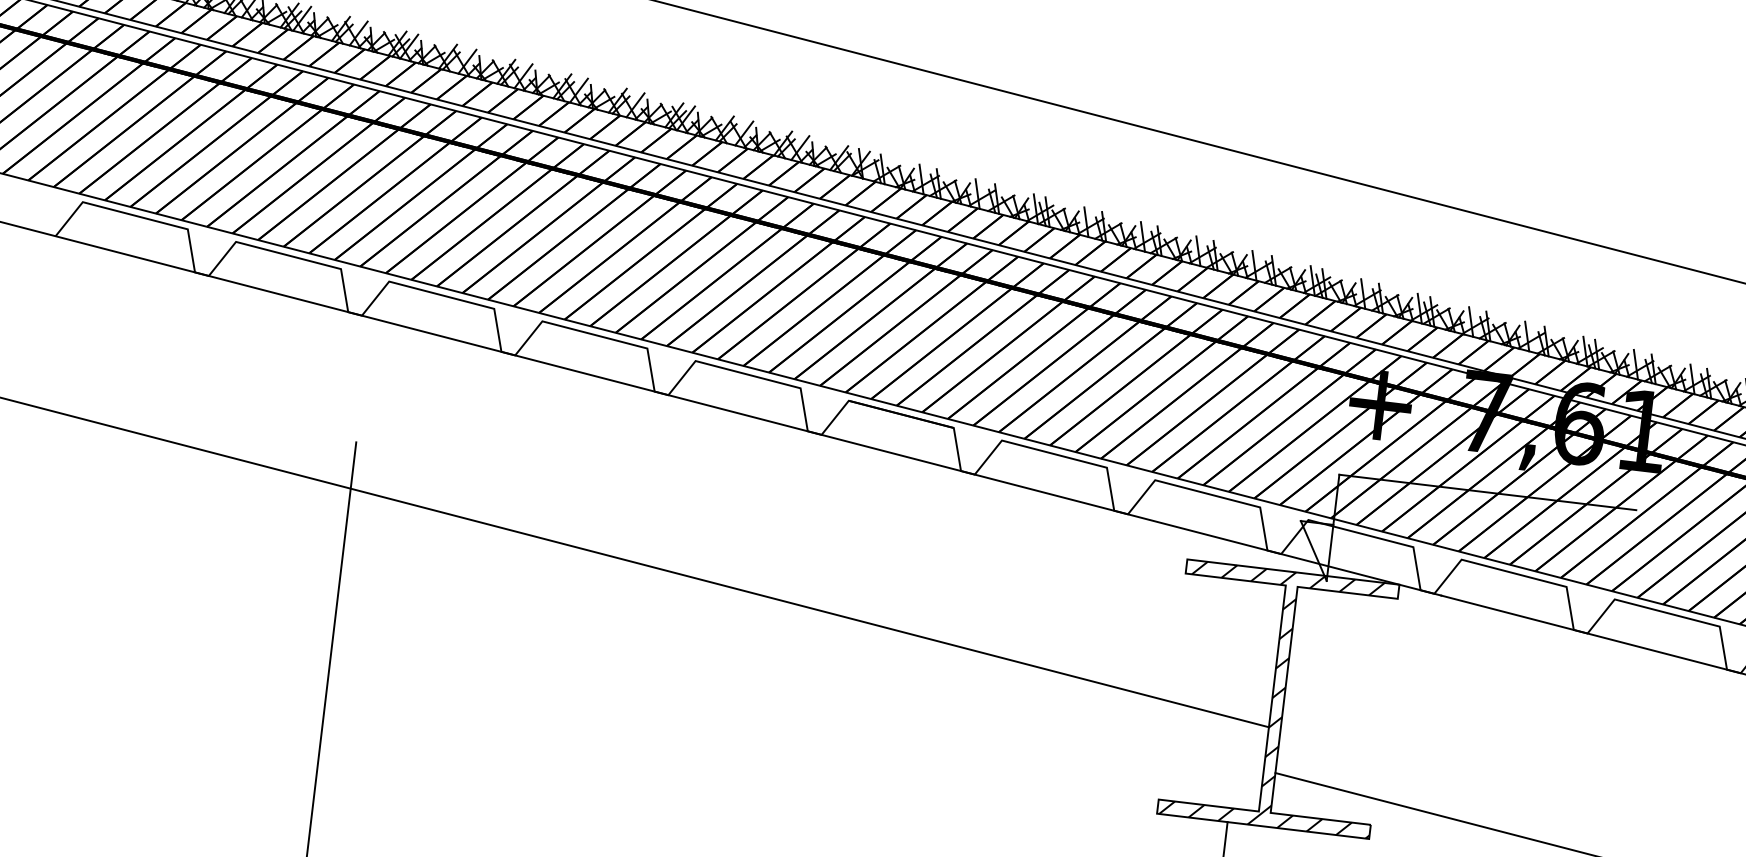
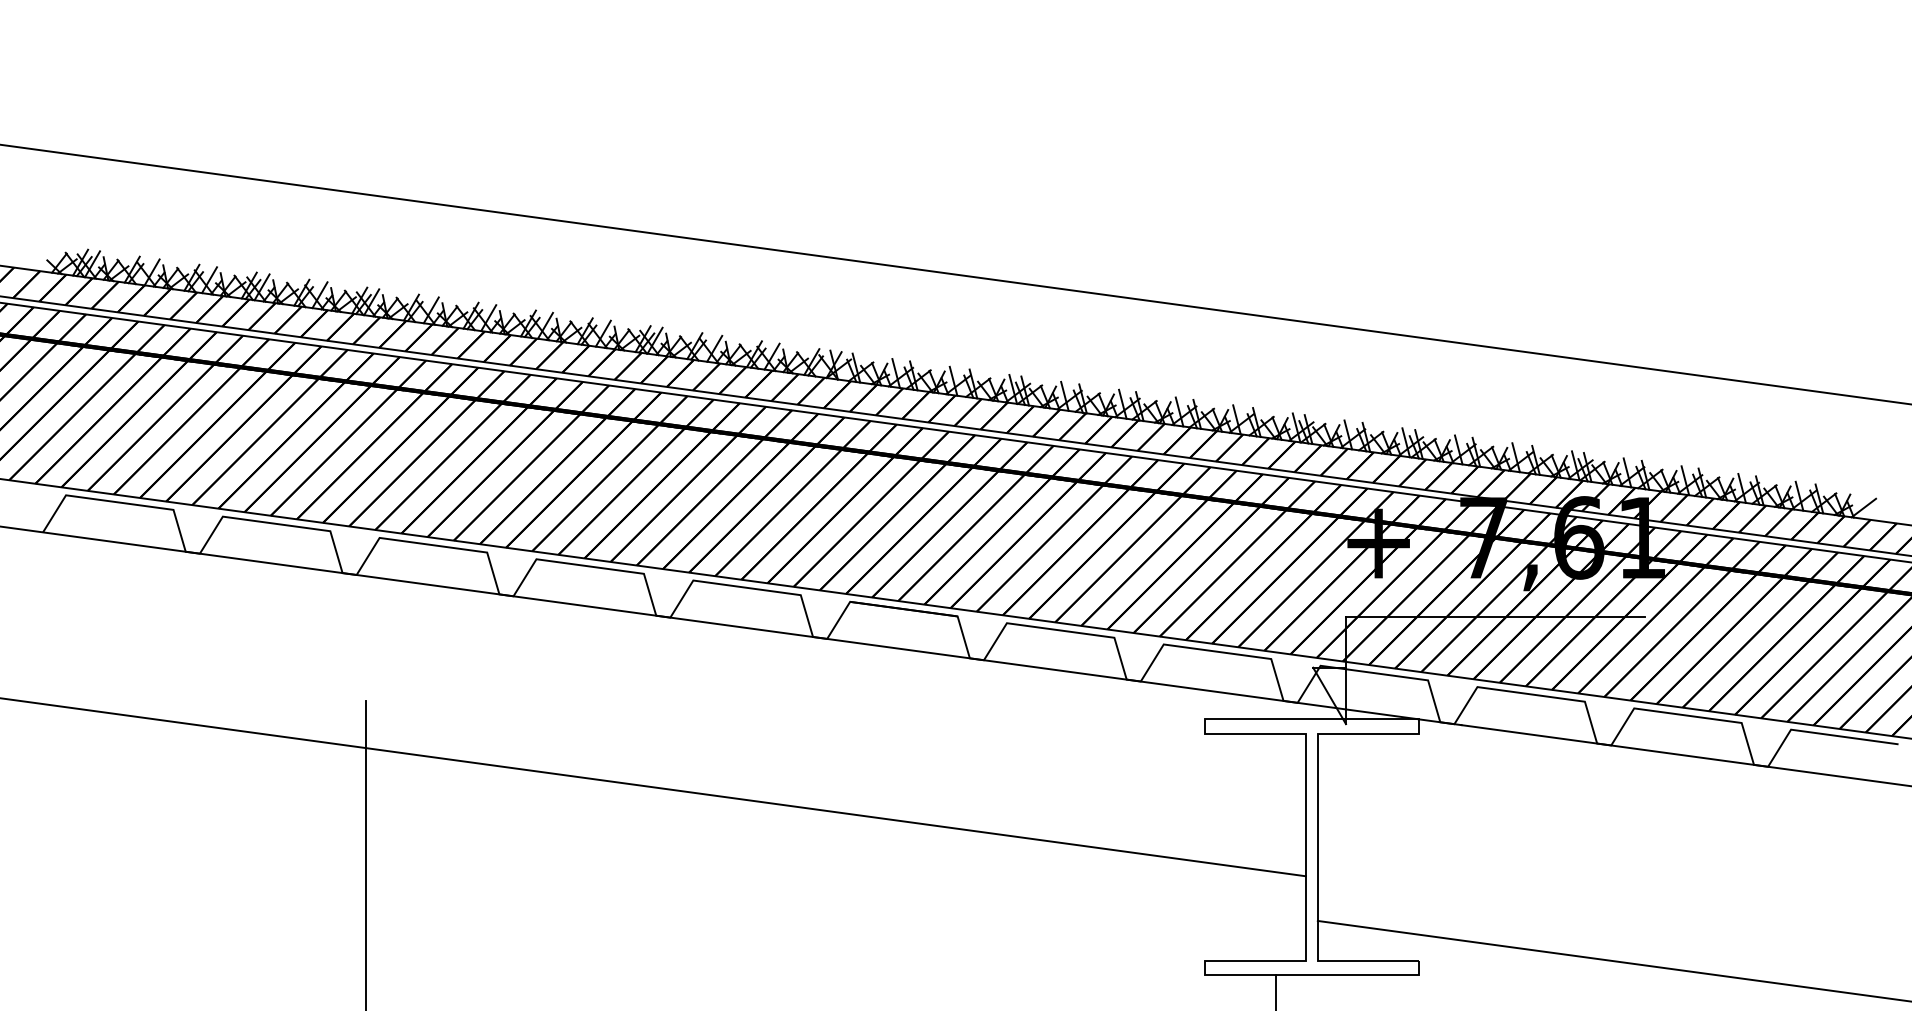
hatch: (1278, 699) -> (1312, 847), removed

